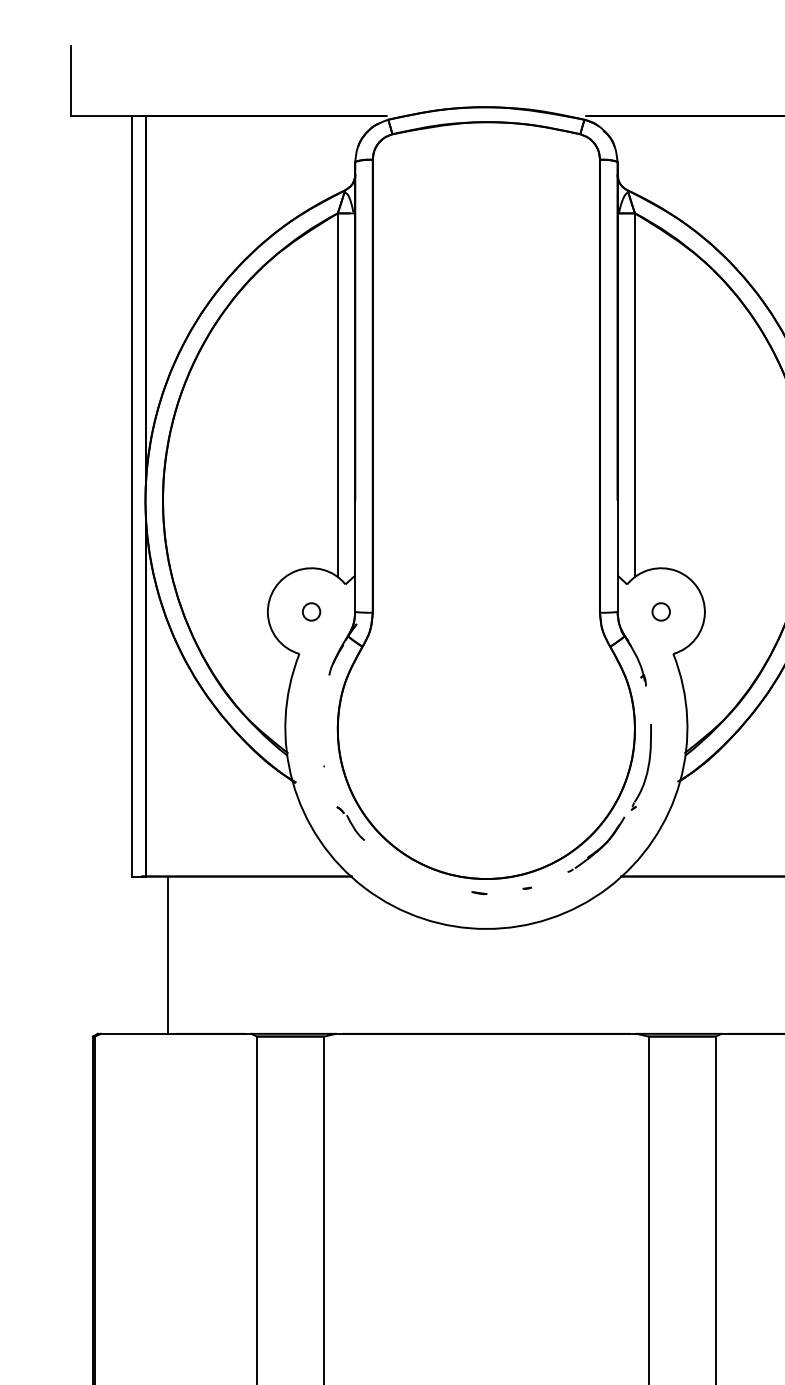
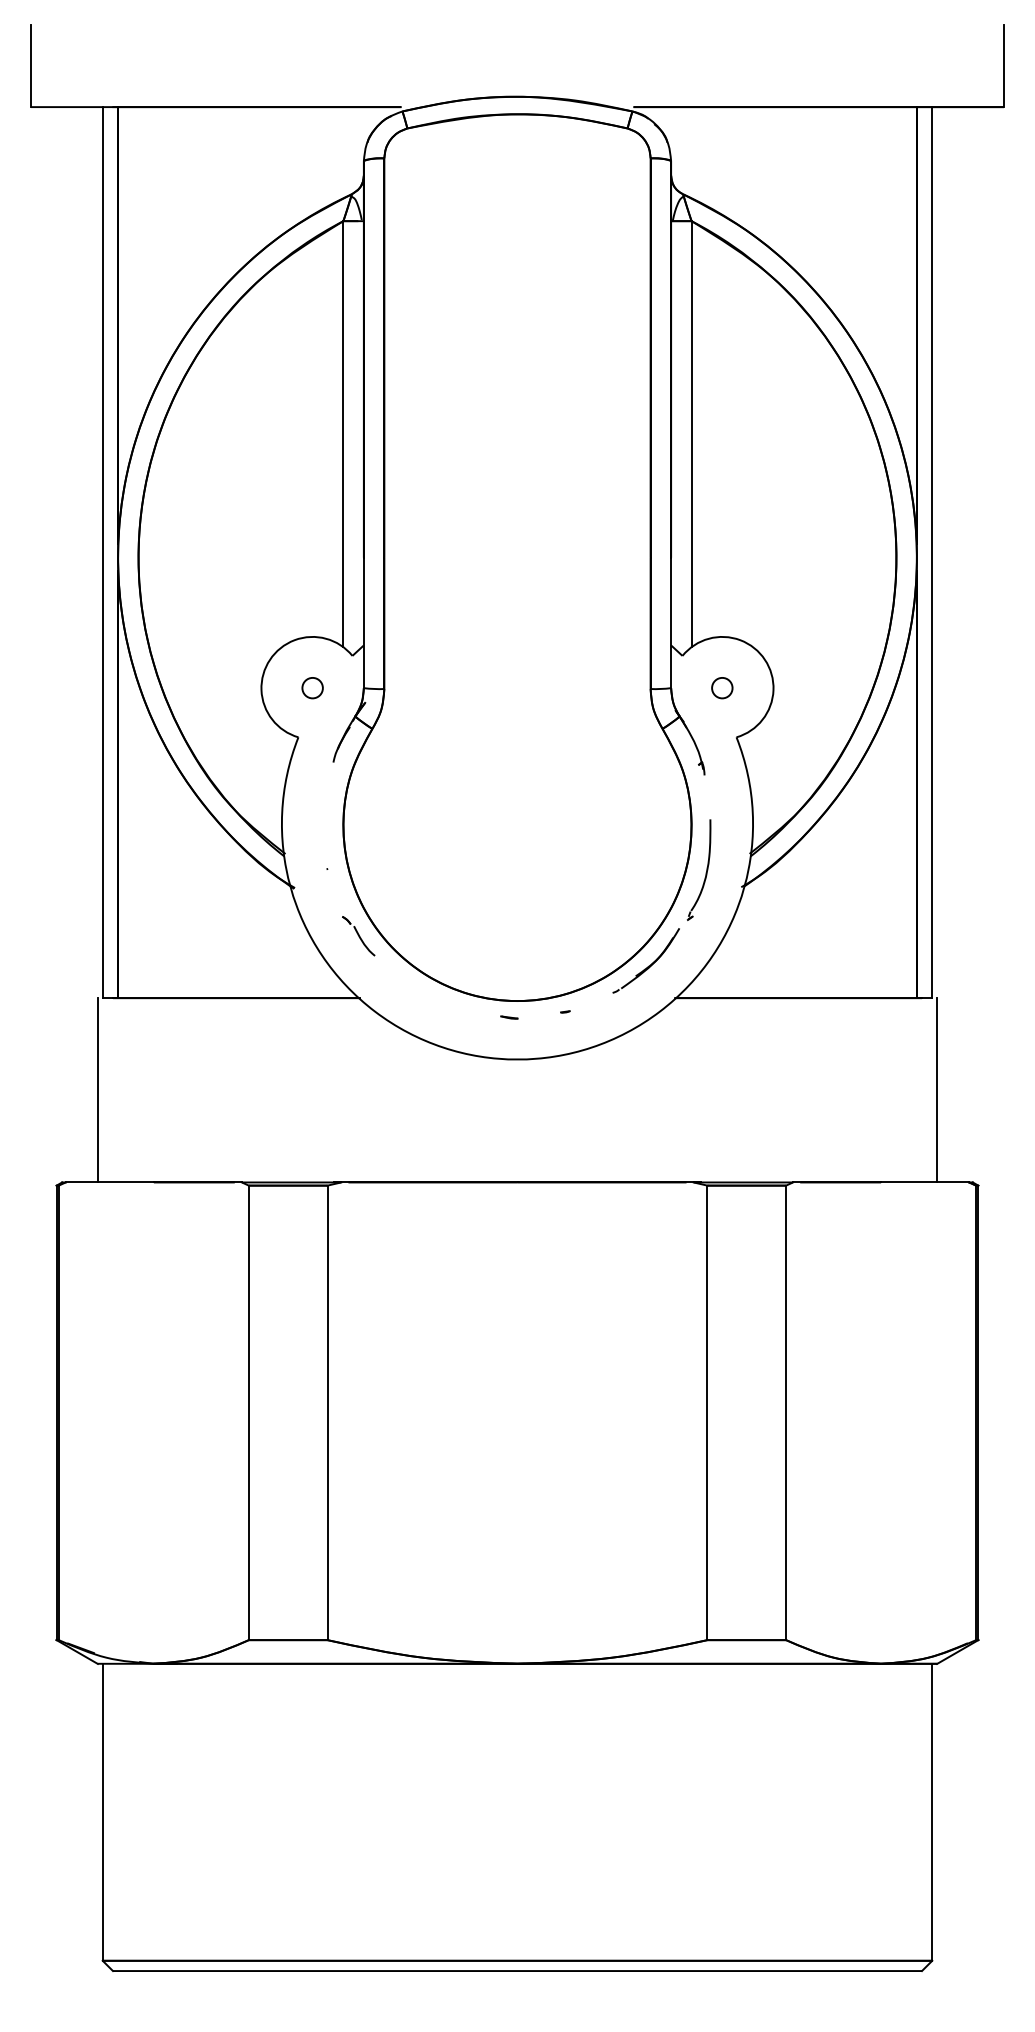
line: (168, 955) -> (97, 1090), moved

